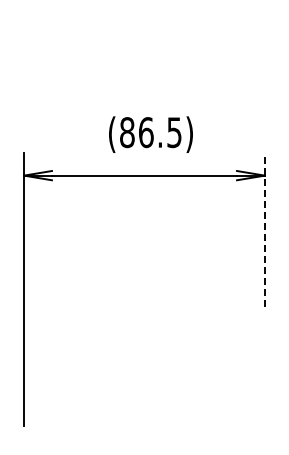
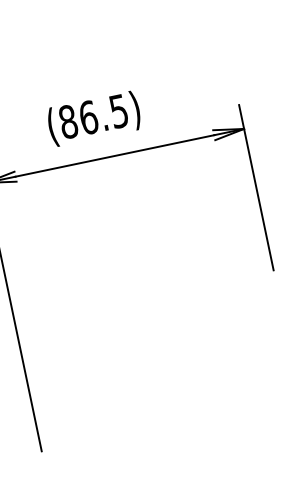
text: (150, 134) -> (93, 118), moved
line: (264, 230) -> (256, 187), dashed -> solid

